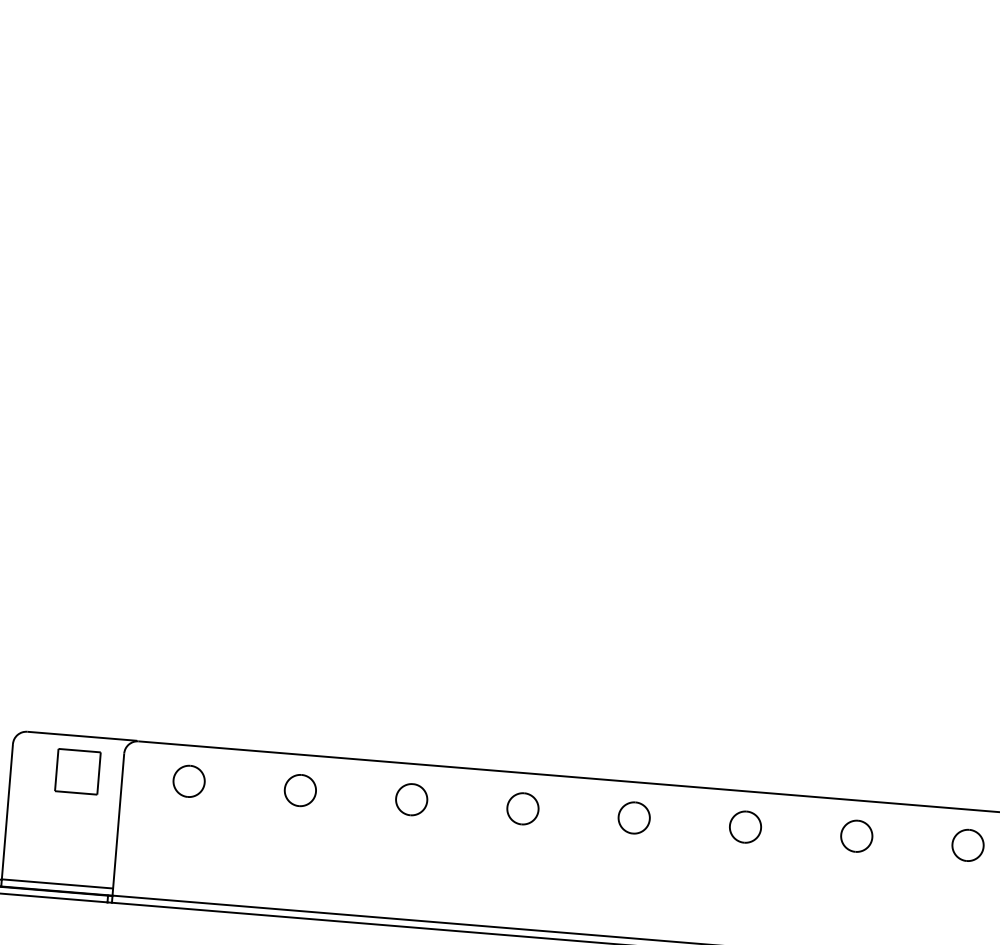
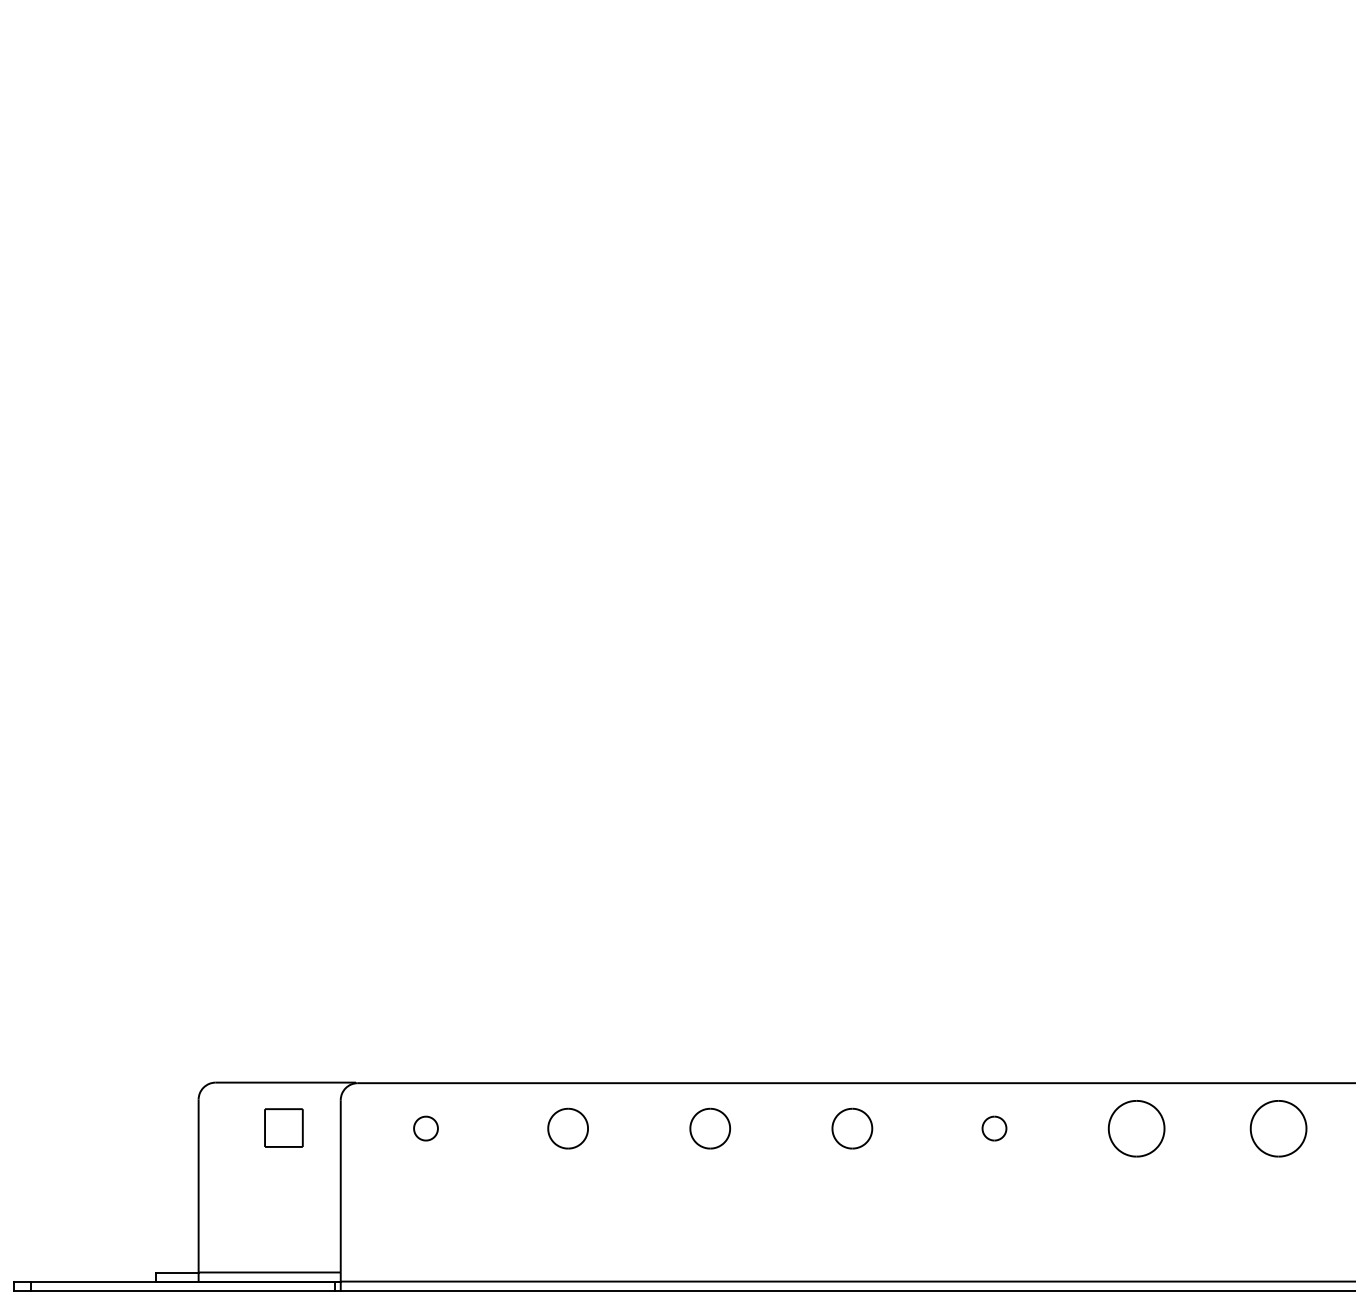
part: (77, 771) -> (283, 1127), size x0.7
part: (188, 781) -> (425, 1128), size x0.6
part: (634, 817) -> (994, 1128), size x0.6
part: (745, 826) -> (1136, 1128), size x1.4
part: (856, 836) -> (1278, 1128), size x1.4

